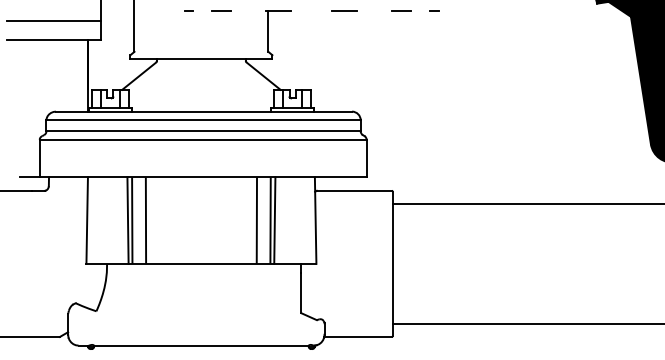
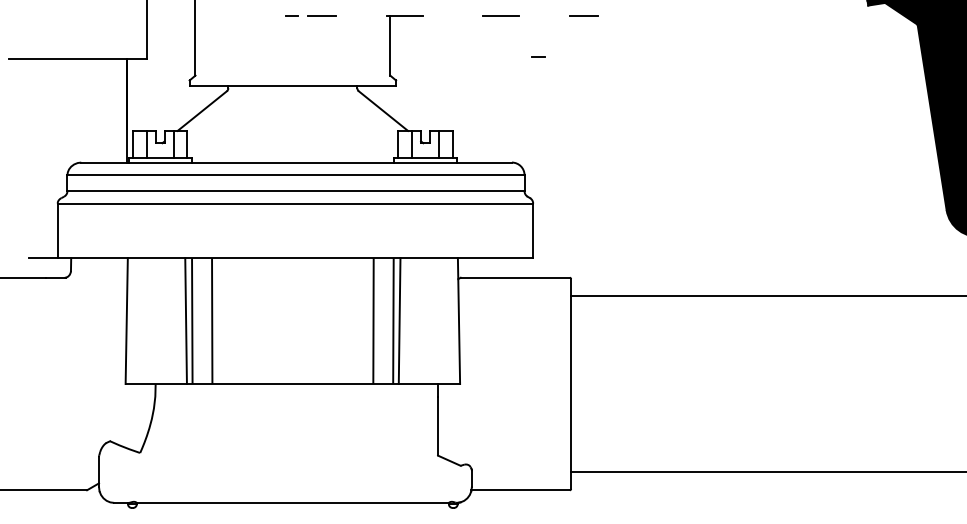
line: (188, 10) -> (291, 15), moved
line: (434, 10) -> (538, 56), moved
line: (53, 21) -> (77, 31), removed

